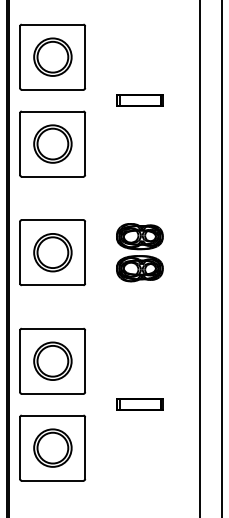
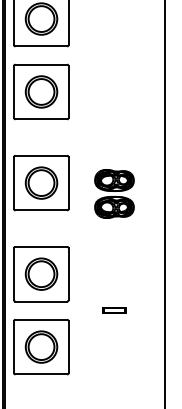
part: (139, 100) -> (114, 55), removed
part: (139, 252) -> (114, 193), moved
part: (139, 404) -> (114, 310), size x0.6

